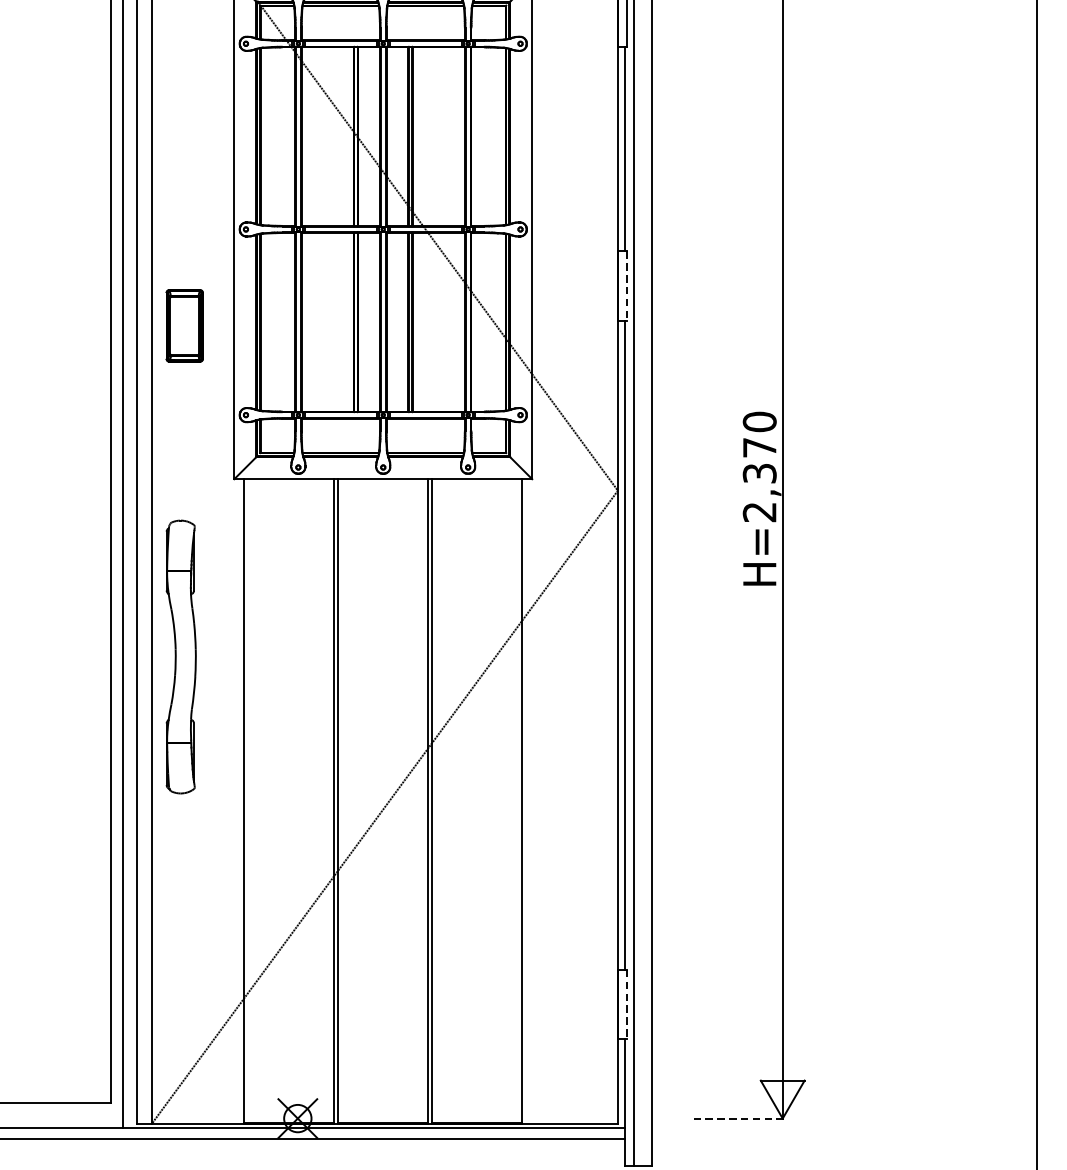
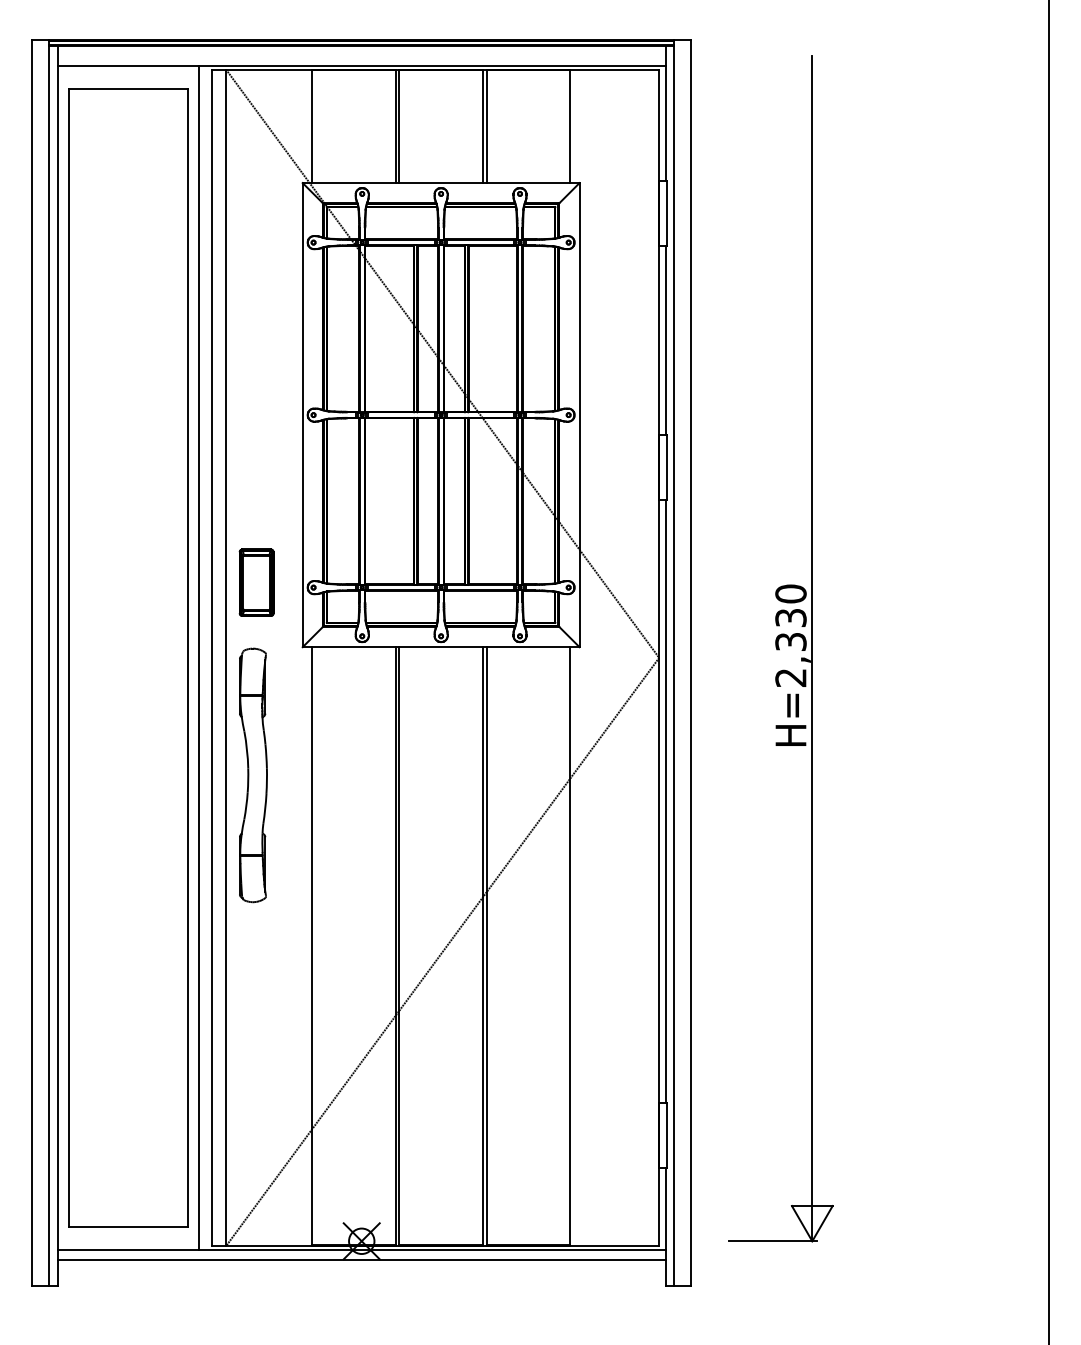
line: (626, 286) -> (667, 468), dashed -> solid
part: (184, 325) -> (256, 582), moved
text: (759, 447) -> (790, 617), H=2,370 -> H=2,330
part: (181, 657) -> (253, 775), moved
line: (626, 1004) -> (667, 1135), dashed -> solid
line: (740, 1118) -> (773, 1241), dashed -> solid

